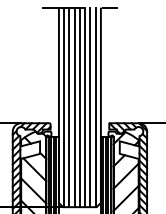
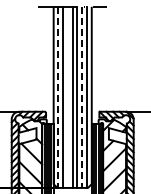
line: (74, 106) -> (67, 96), removed
line: (64, 107) -> (58, 97), solid -> dashed
line: (90, 107) -> (82, 97), solid -> dashed

